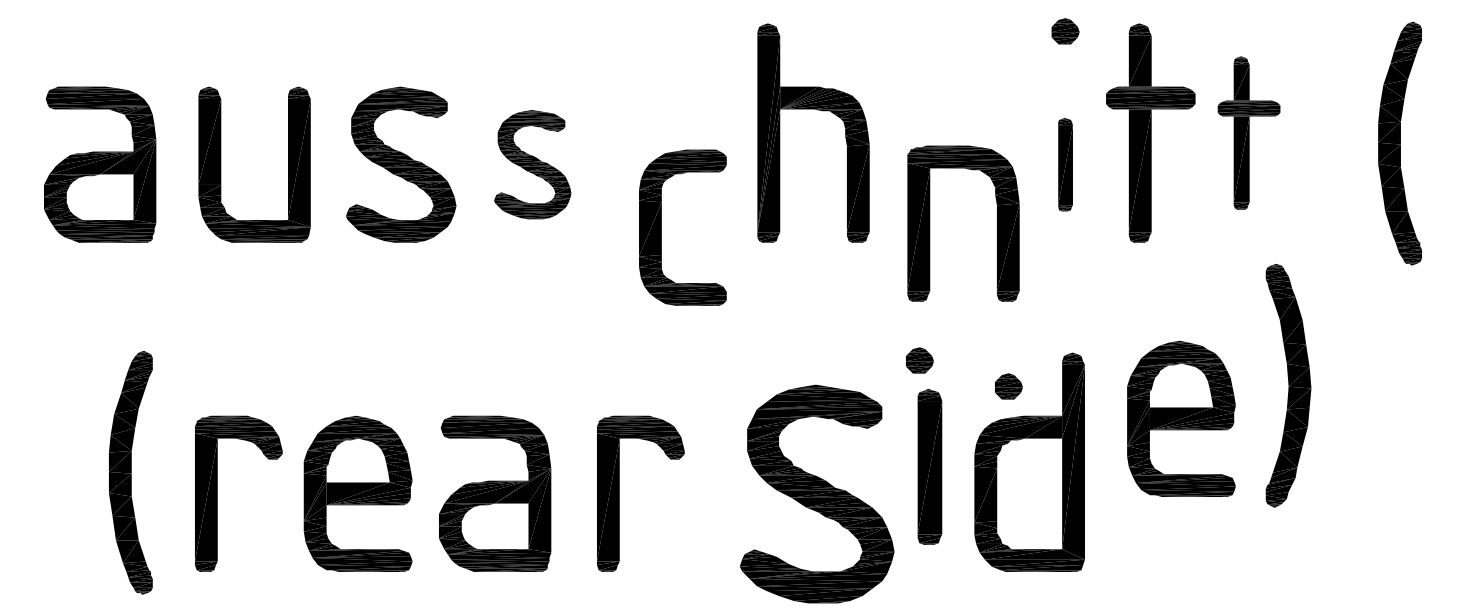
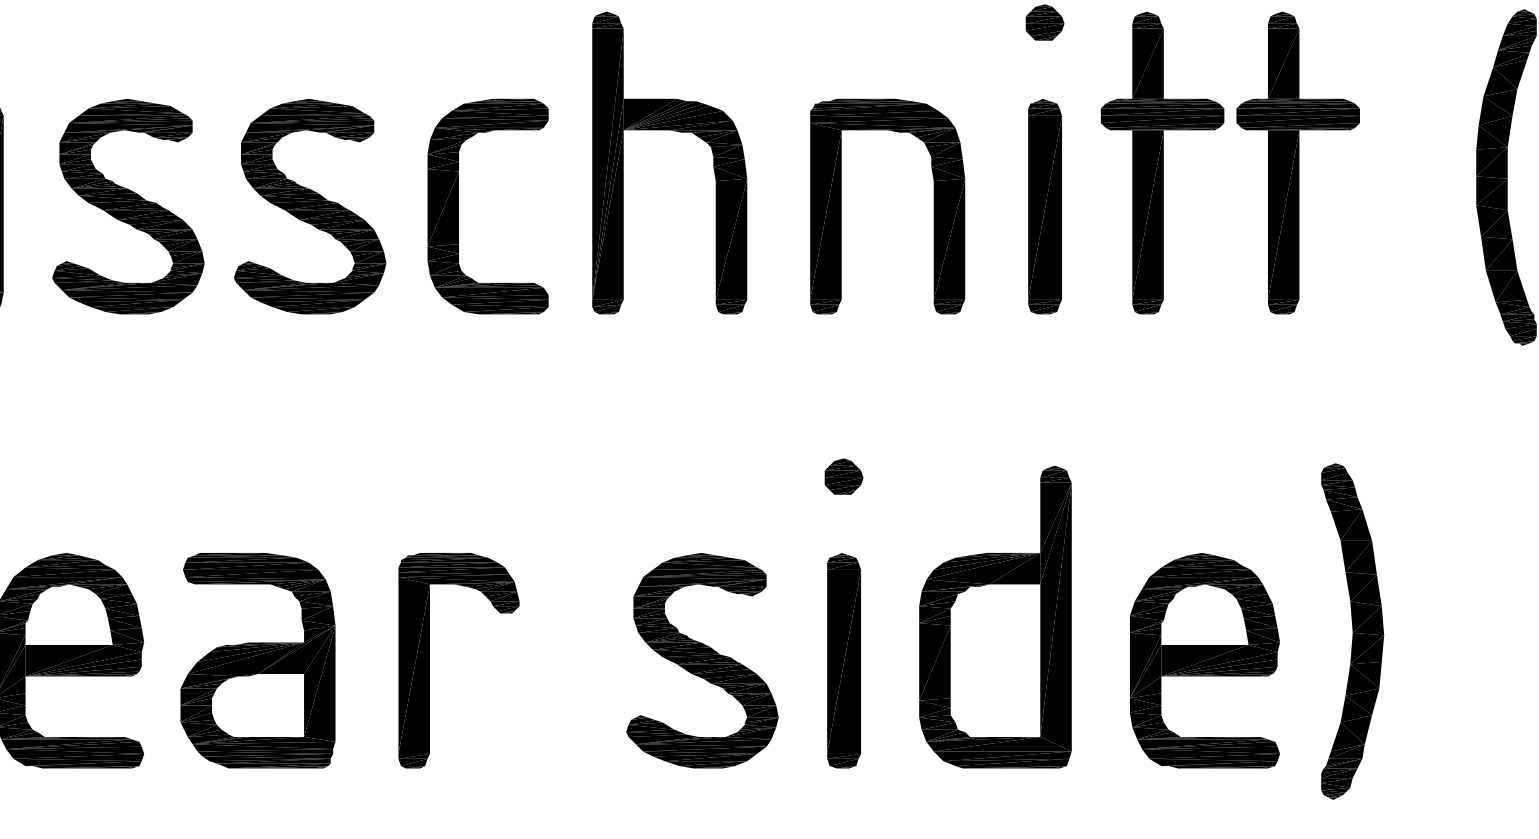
part: (817, 110) -> (675, 131), moved
part: (1248, 132) -> (1297, 162), size x1.43
part: (532, 164) -> (309, 206), size x1.43
part: (1065, 164) -> (1044, 206), size x1.67
part: (930, 223) -> (842, 206), moved
part: (661, 227) -> (458, 206), moved
part: (1288, 385) -> (1352, 631), moved
part: (1008, 386) -> (966, 512), removed
part: (1181, 418) -> (1204, 660), moved
part: (929, 466) -> (843, 660), moved
part: (817, 493) -> (702, 660), size x0.71

